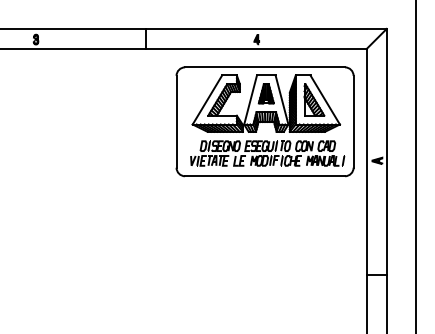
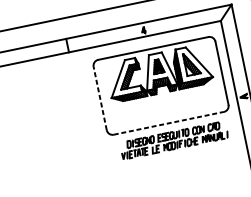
line: (176, 121) -> (100, 98), solid -> dashed
part: (267, 153) -> (174, 140), moved
line: (265, 176) -> (169, 123), solid -> dashed

